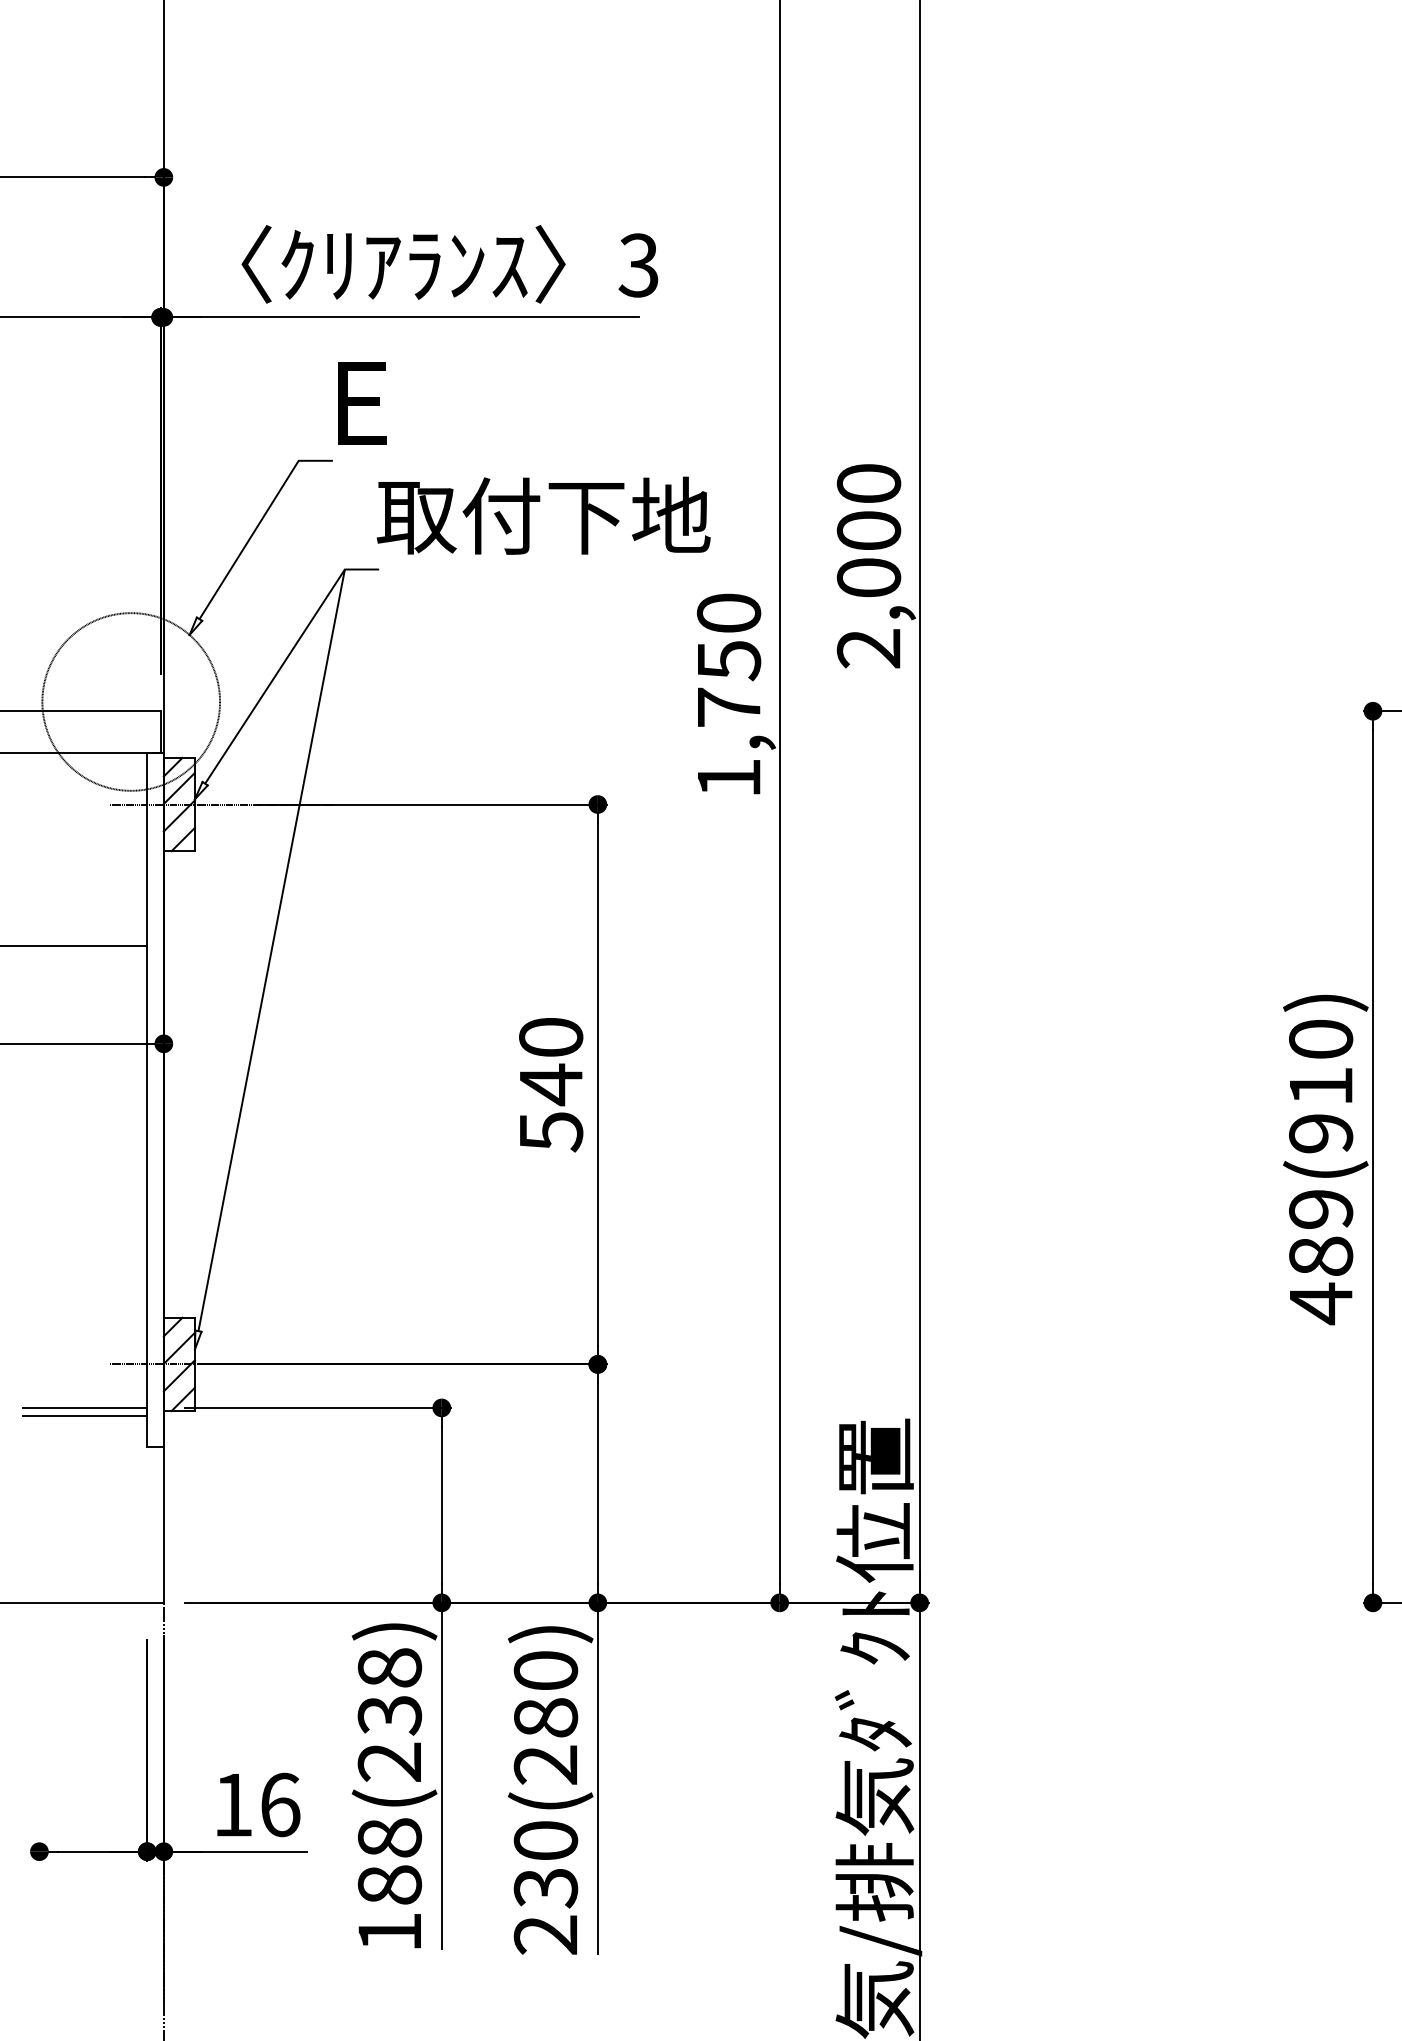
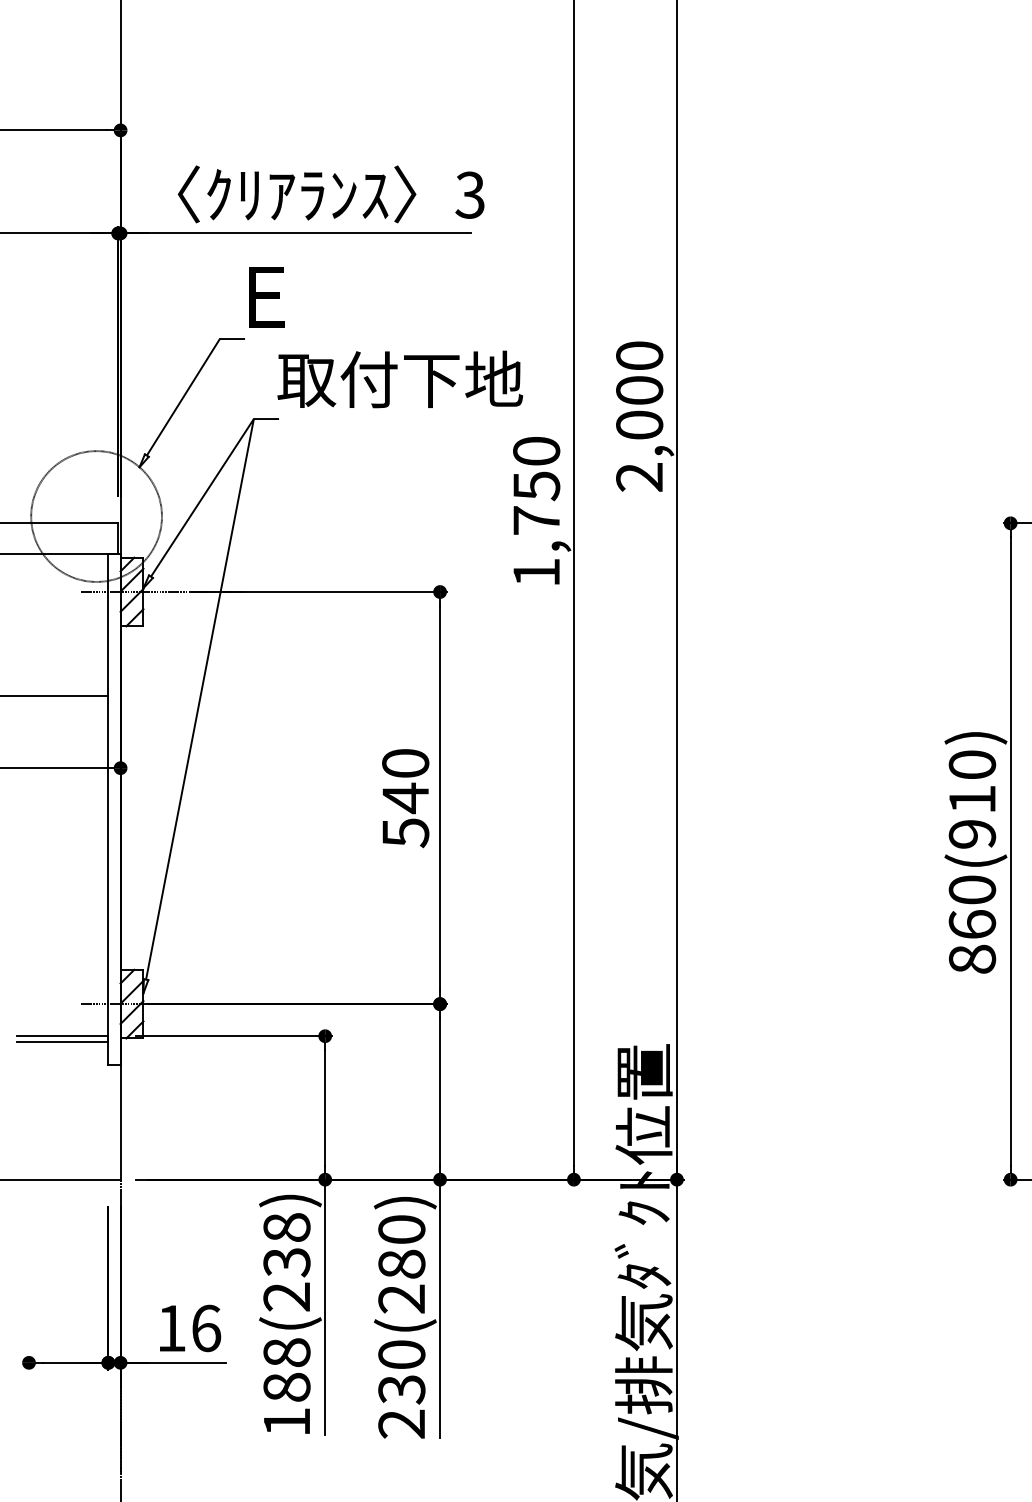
text: (1321, 1257) -> (972, 925), 489(910) -> 860(910)

